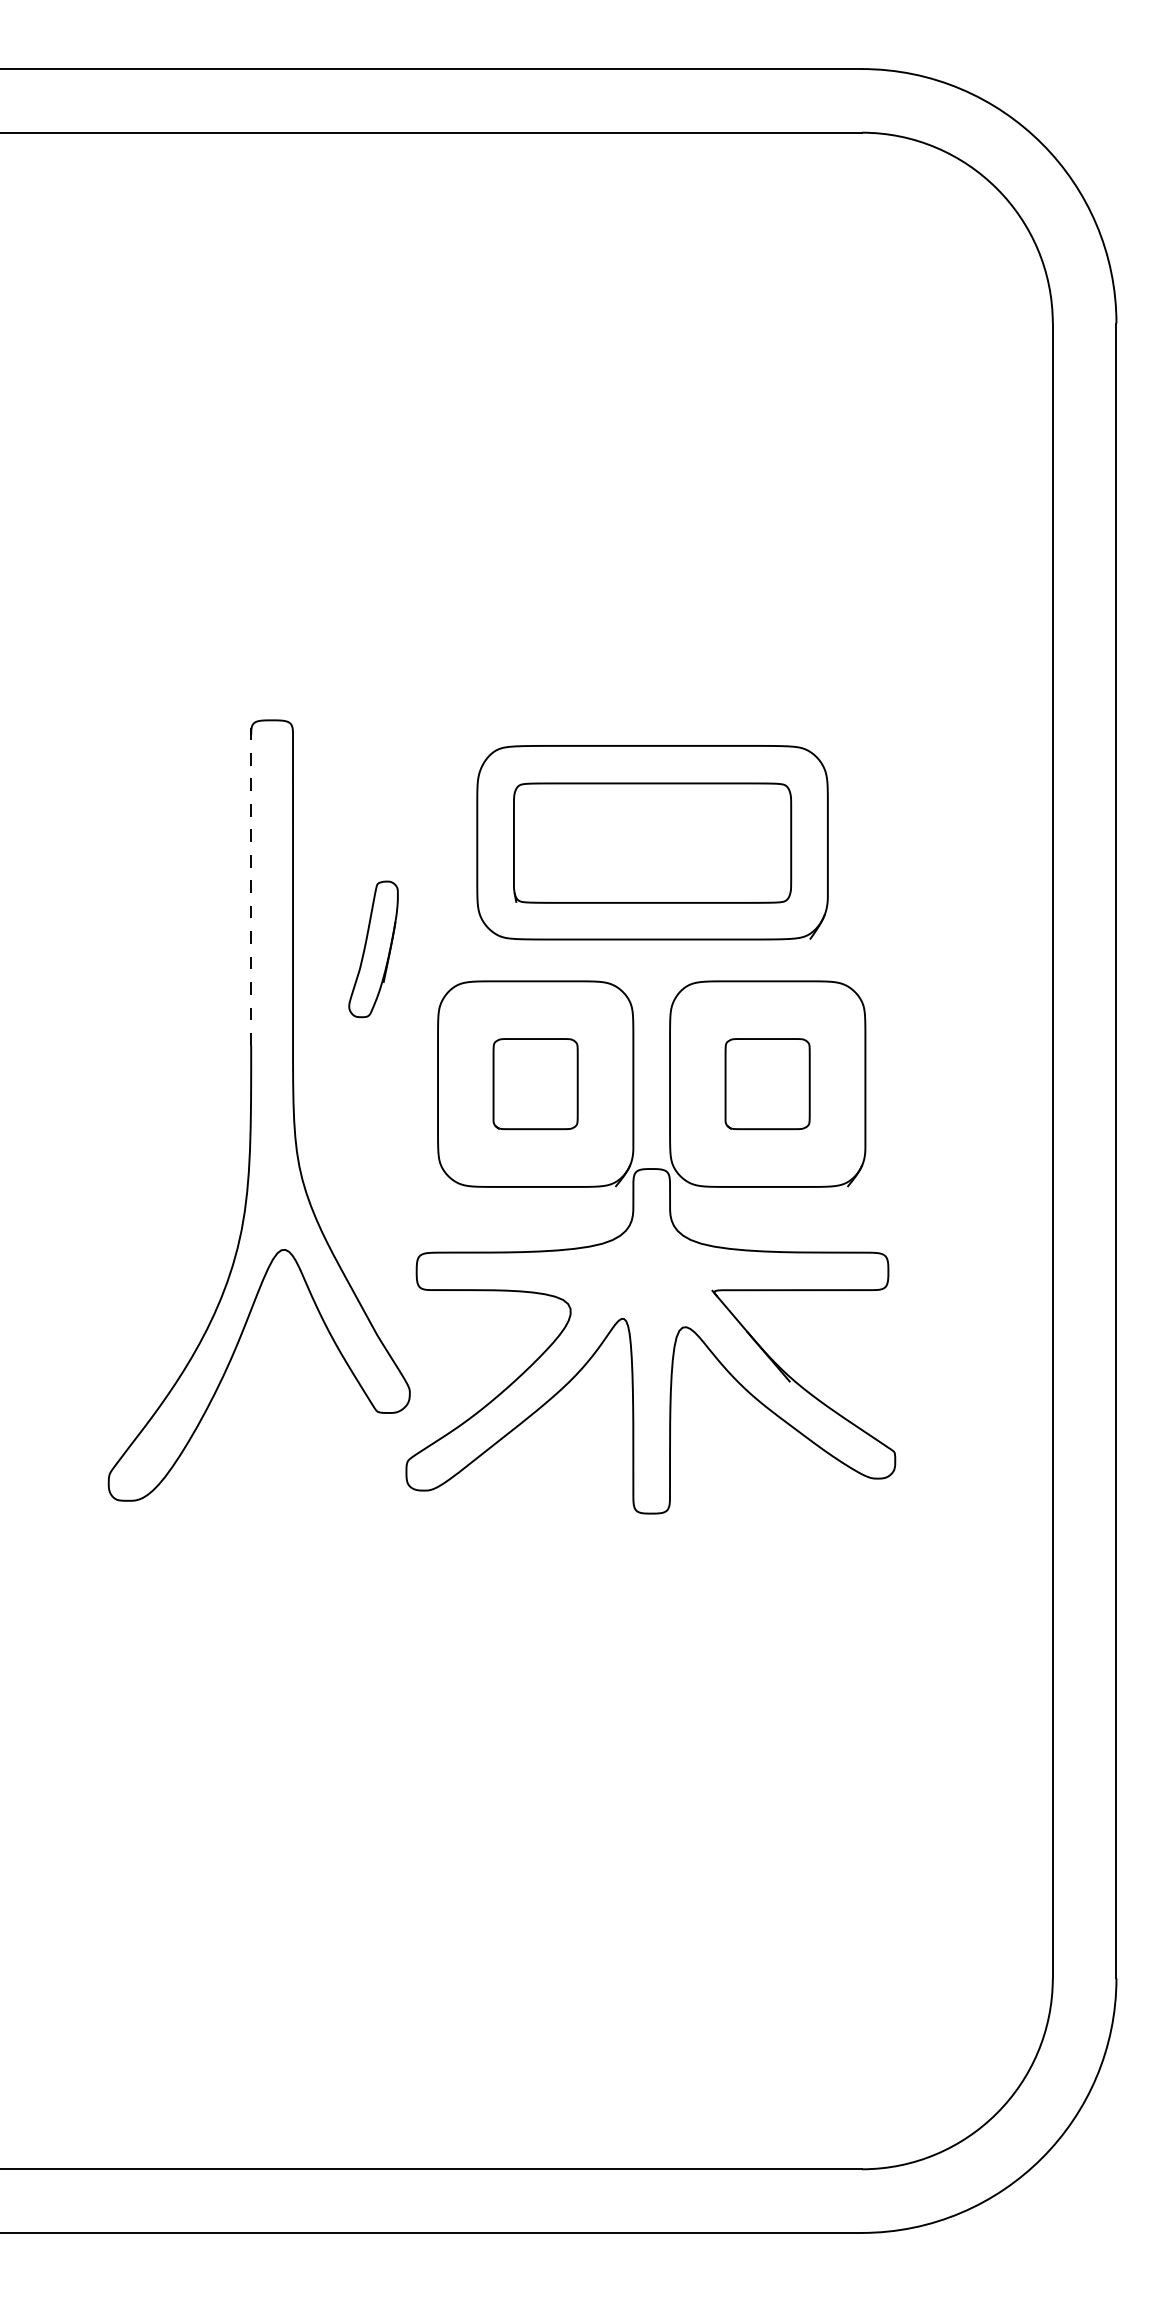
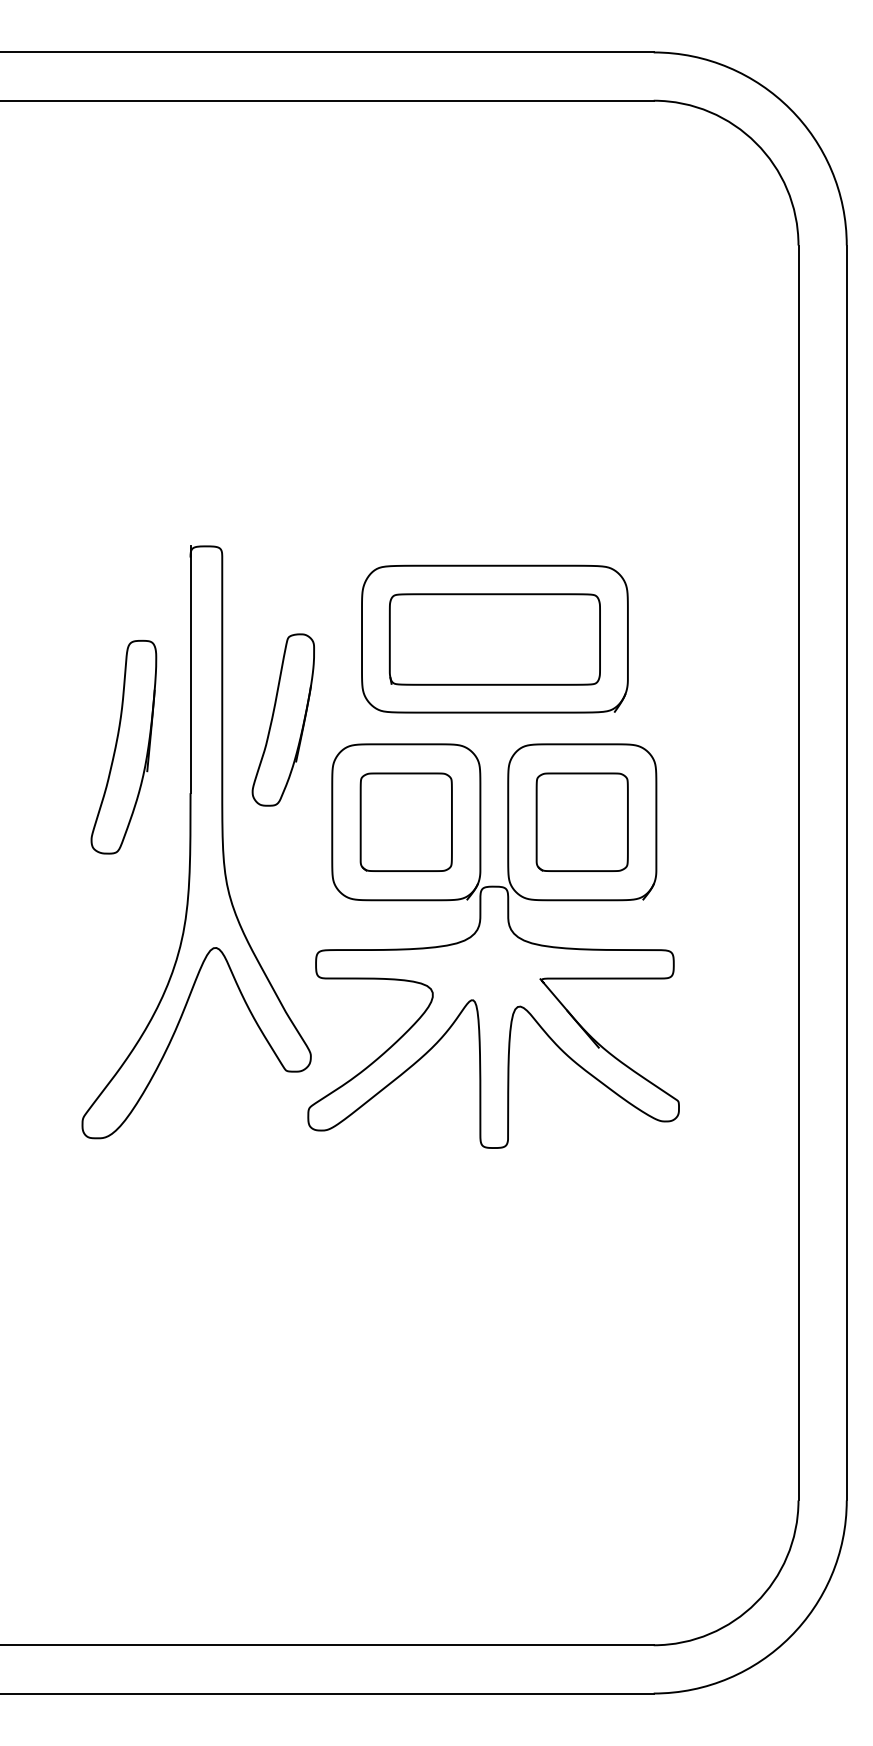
line: (251, 883) -> (190, 670), dashed -> solid
part: (373, 949) -> (283, 720), size x1.67
part: (162, 985) -> (123, 747), added
part: (535, 1083) -> (406, 821), size x1.43
part: (767, 1083) -> (582, 821), size x1.43

